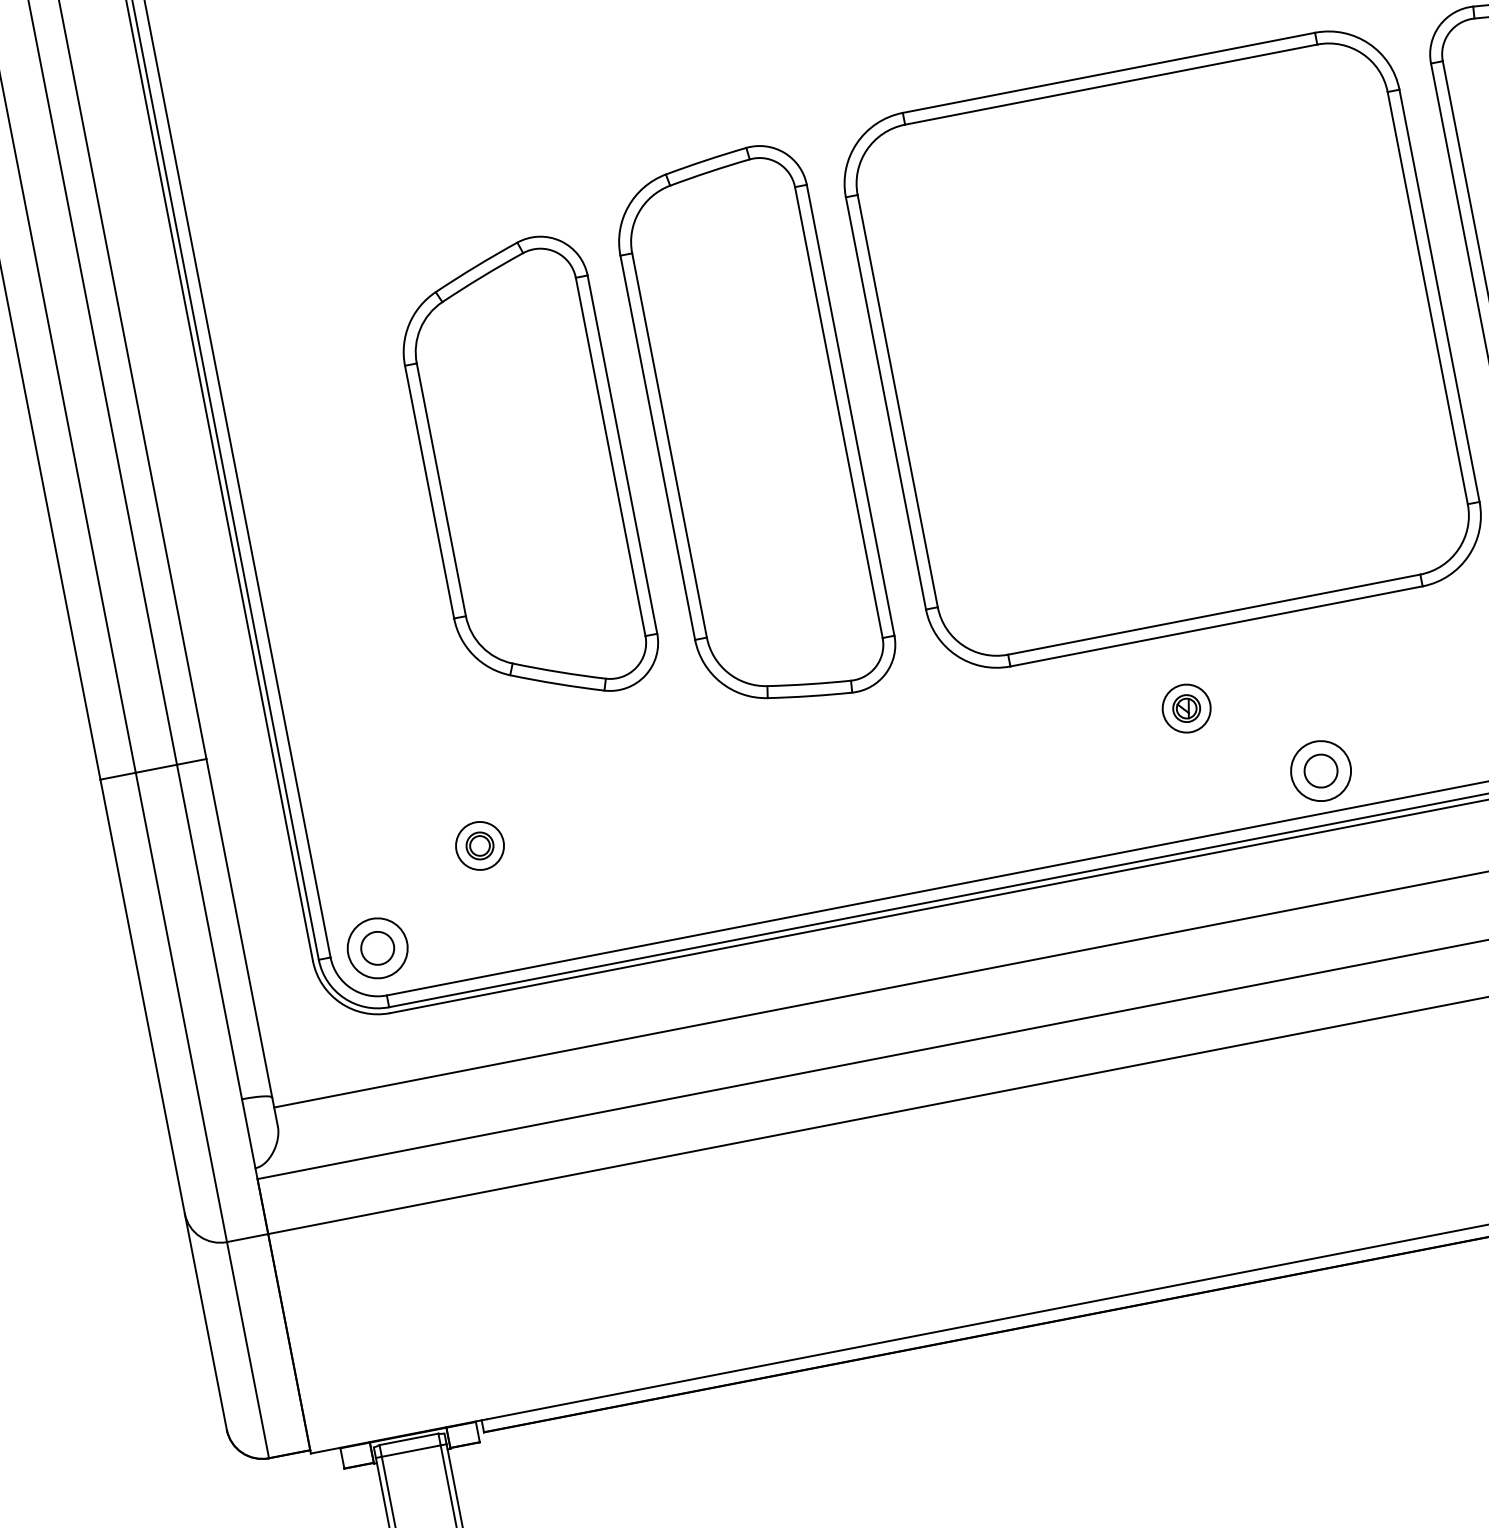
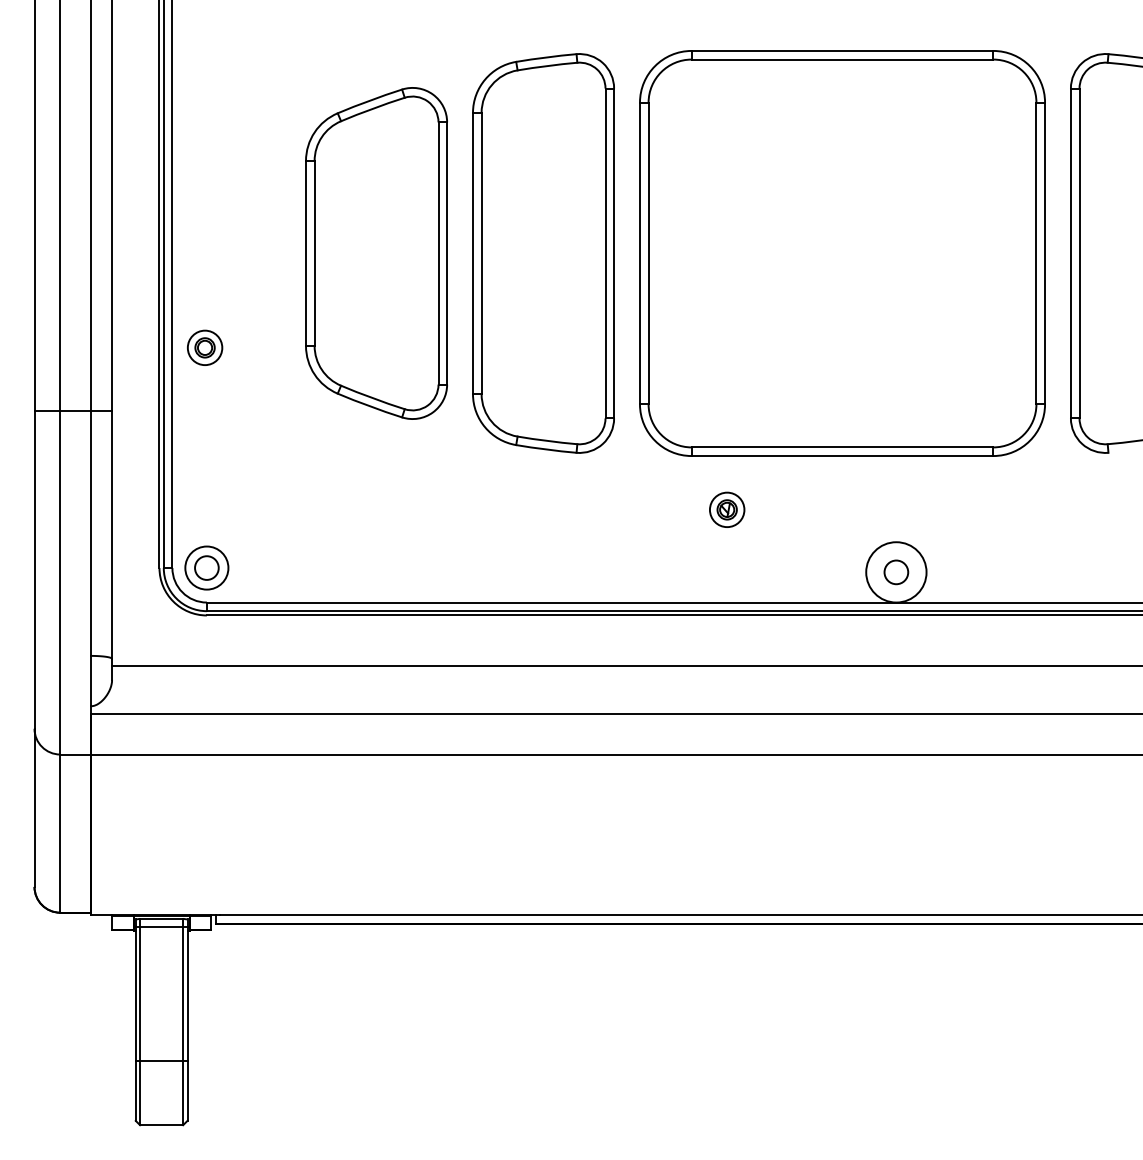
part: (1186, 707) -> (727, 509), moved
circle: (1319, 770) -> (895, 571), size x1.4
part: (480, 845) -> (205, 347), moved

